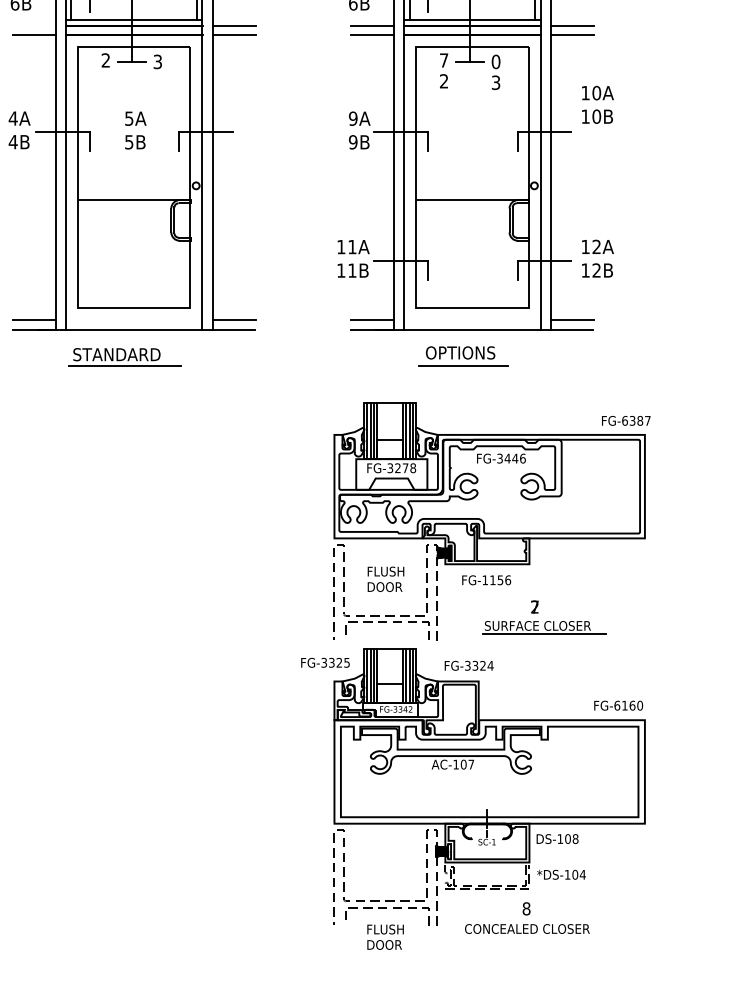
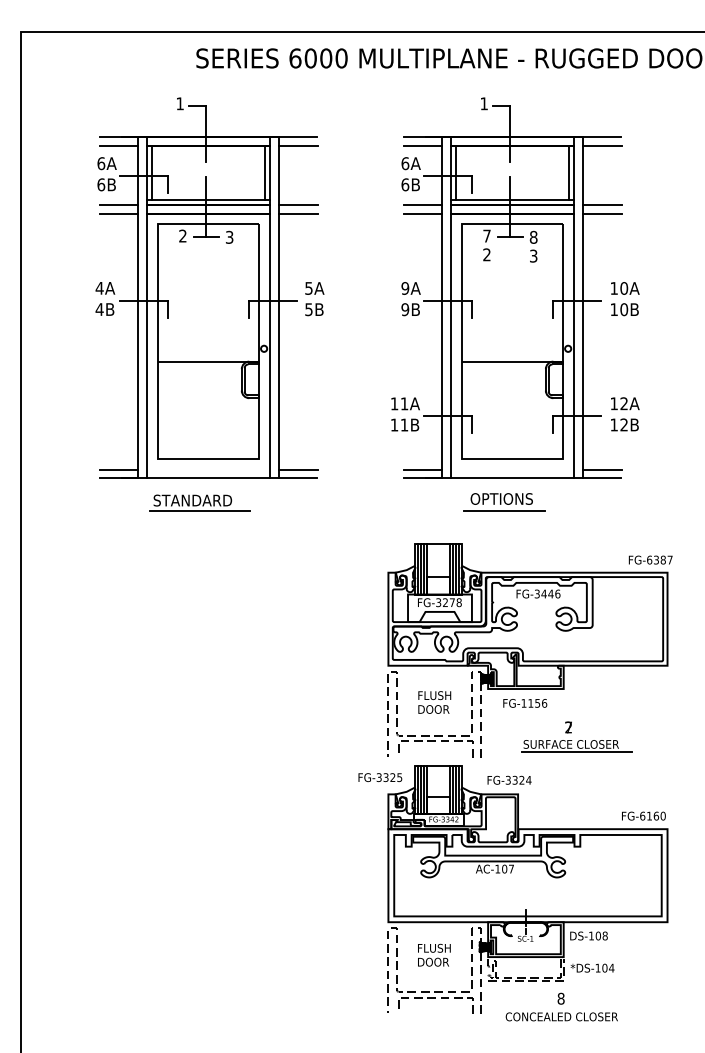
line: (34, 25) -> (118, 204), added
text: (495, 62) -> (533, 237), 0 -> 8
text: (598, 105) -> (625, 299), moved
text: (135, 130) -> (314, 299), moved
text: (385, 936) -> (434, 954), moved

